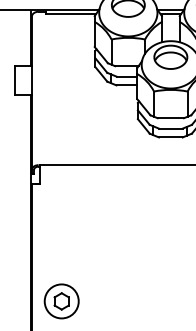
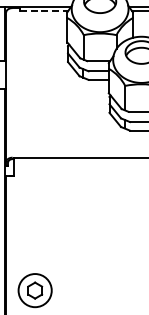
line: (71, 14) -> (44, 10), solid -> dashed

